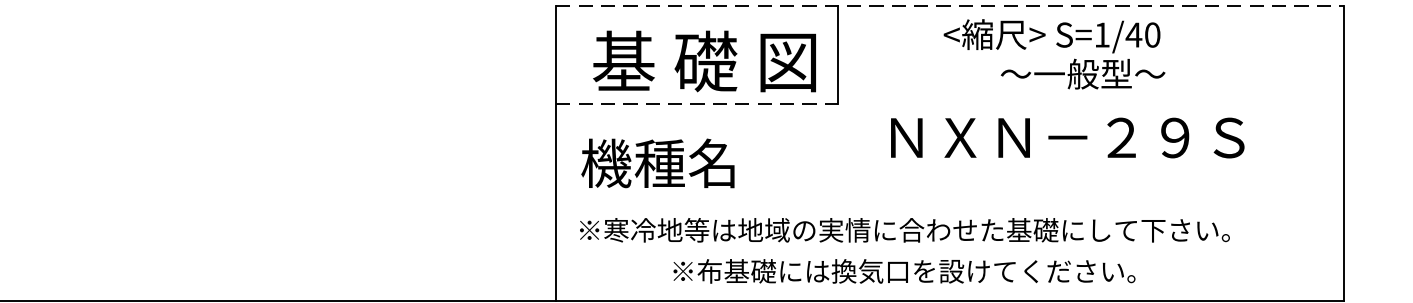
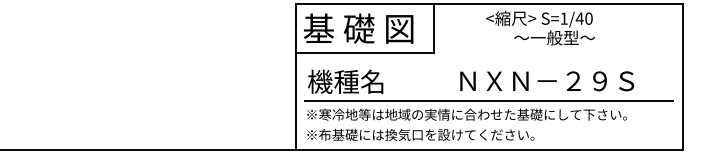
line: (950, 6) -> (489, 4), dashed -> solid
text: (704, 61) -> (358, 28), moved
line: (698, 103) -> (365, 52), dashed -> solid
text: (1068, 138) -> (547, 81), moved
line: (950, 203) -> (489, 101), added
text: (903, 270) -> (420, 134), moved

